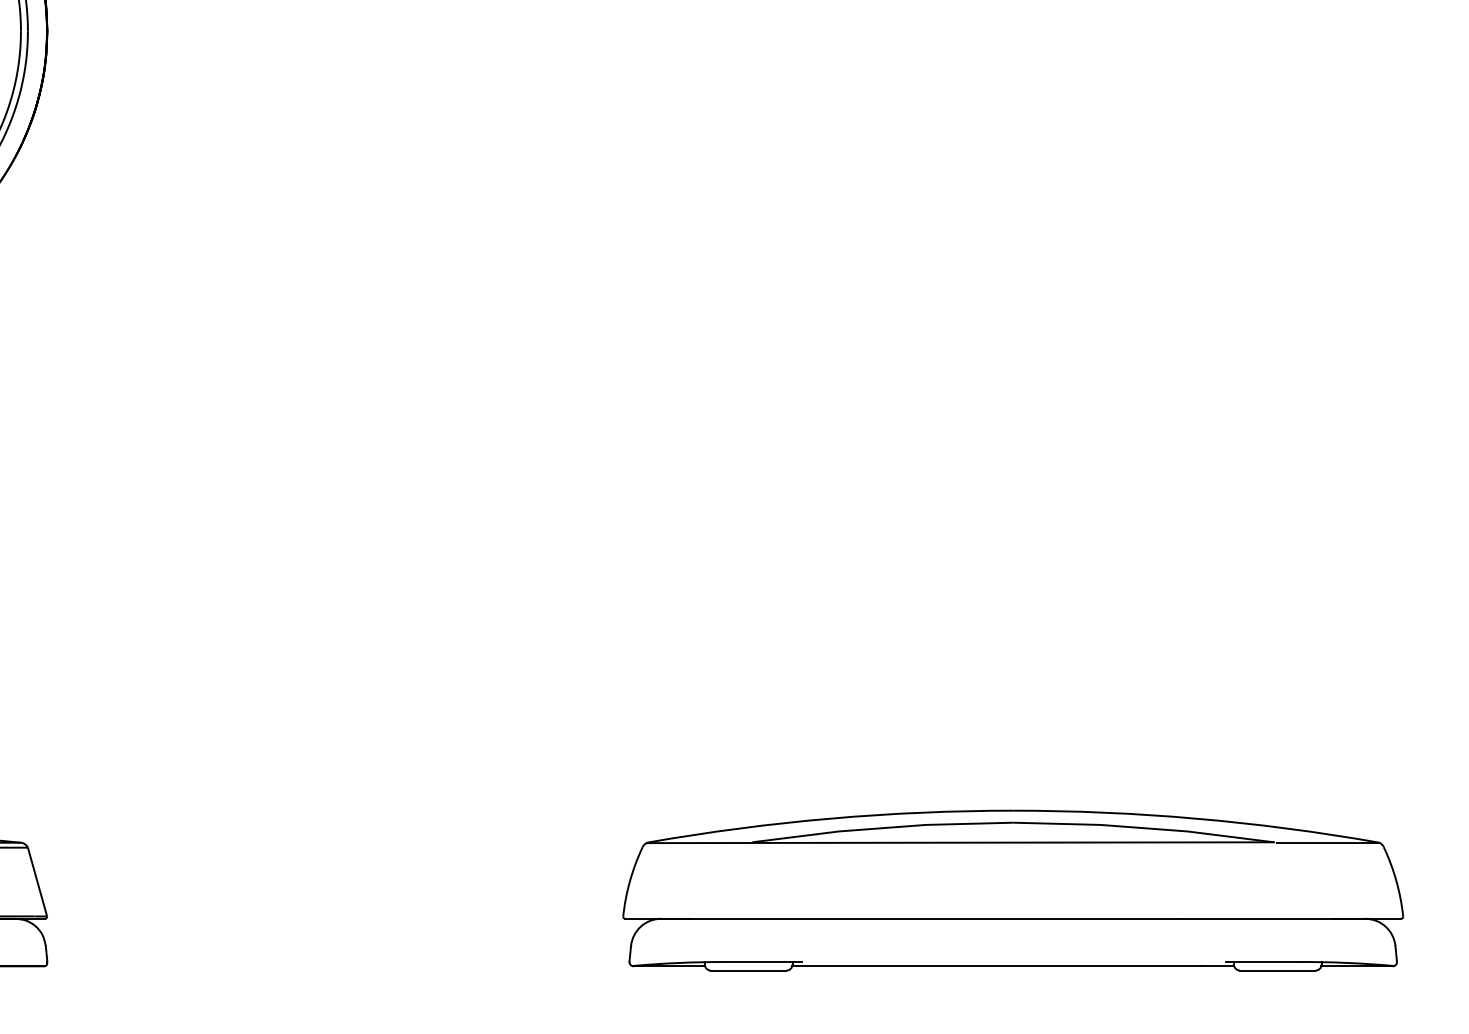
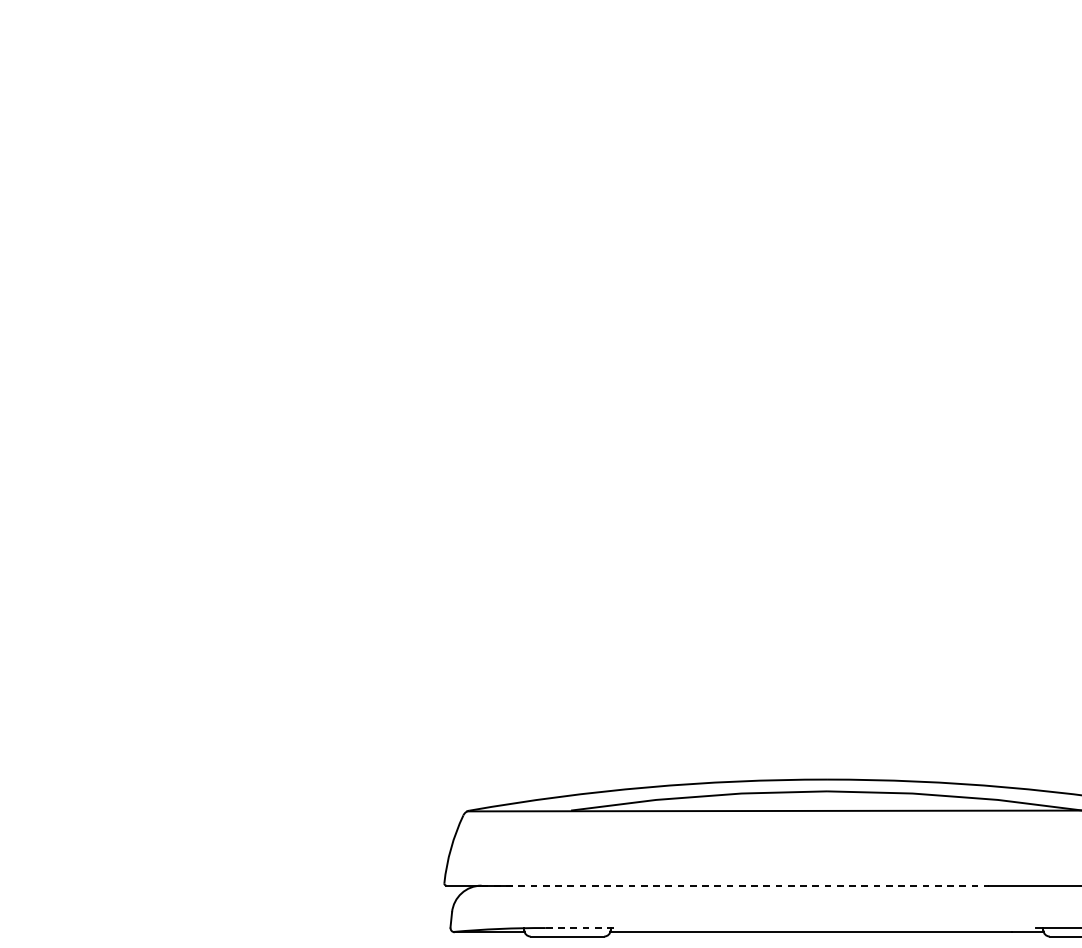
line: (919, 918) -> (735, 885), solid -> dashed
line: (764, 962) -> (582, 928), solid -> dashed

